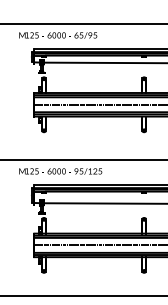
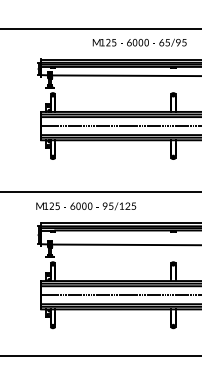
text: (58, 35) -> (140, 42), moved
text: (60, 171) -> (85, 206), moved

